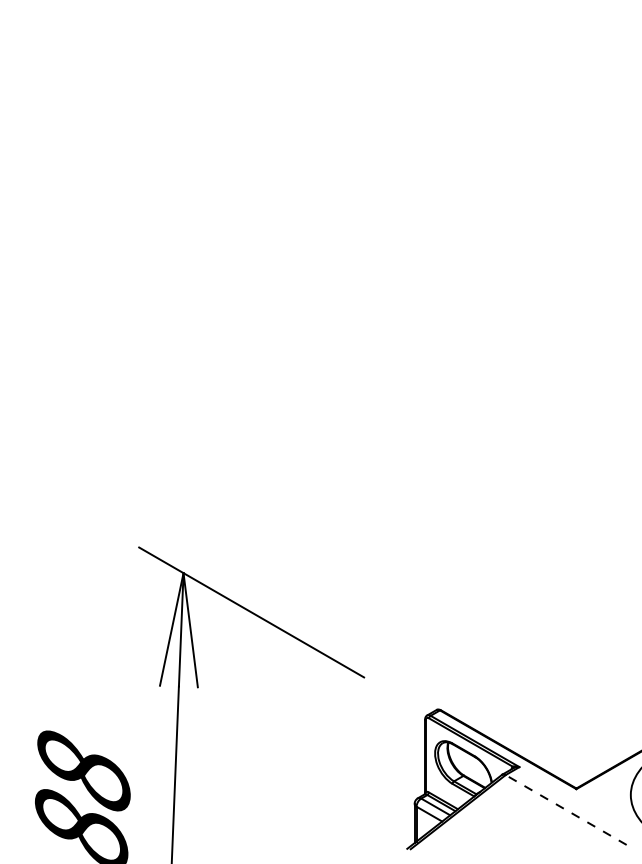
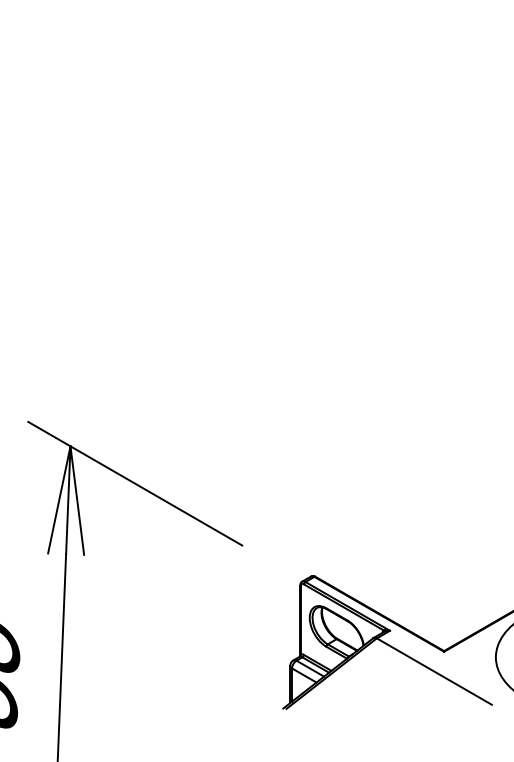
line: (566, 810) -> (434, 672), dashed -> solid

